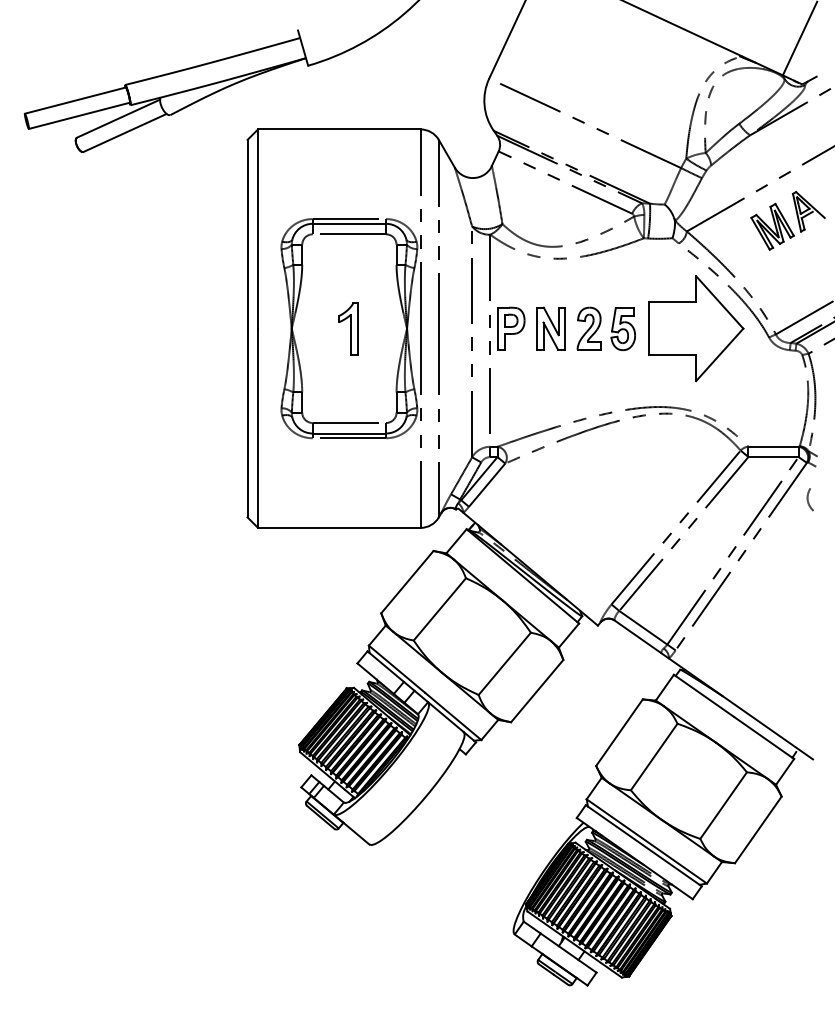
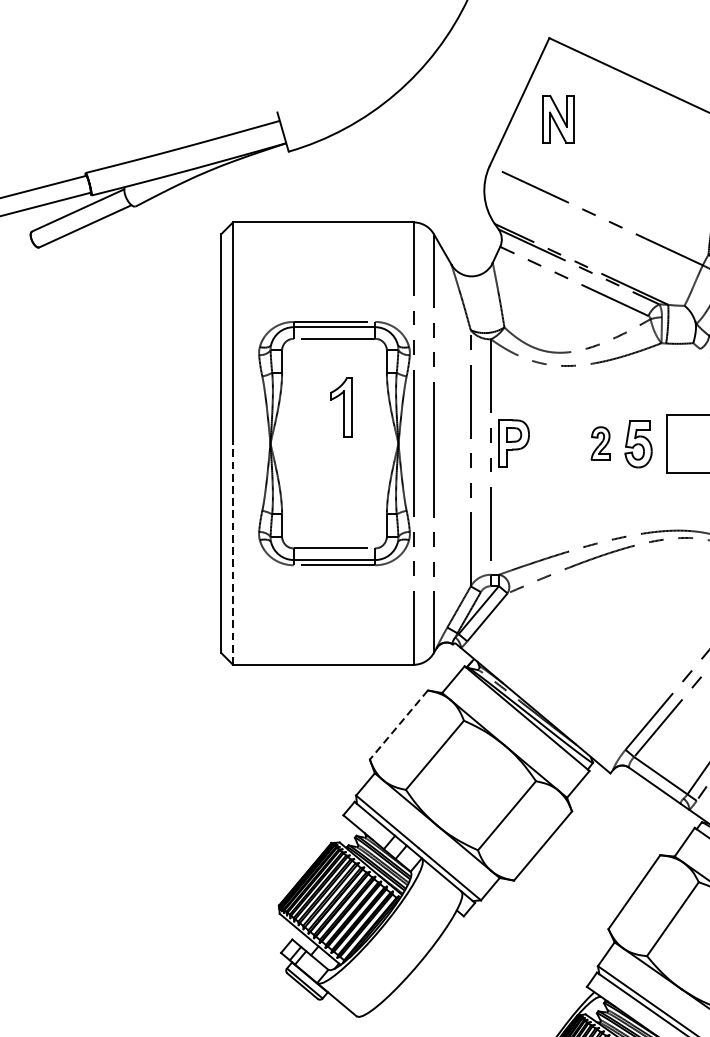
part: (348, 328) -> (341, 406), moved
part: (550, 328) -> (557, 119), moved
part: (588, 328) -> (599, 443), size x0.7
line: (258, 428) -> (233, 554), solid -> dashed
line: (407, 582) -> (399, 725), solid -> dashed

